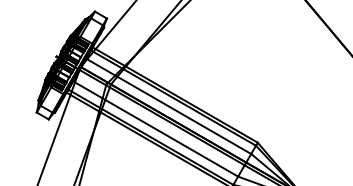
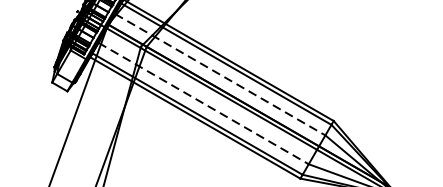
line: (169, 106) -> (221, 74), solid -> dashed
line: (156, 129) -> (204, 104), solid -> dashed

